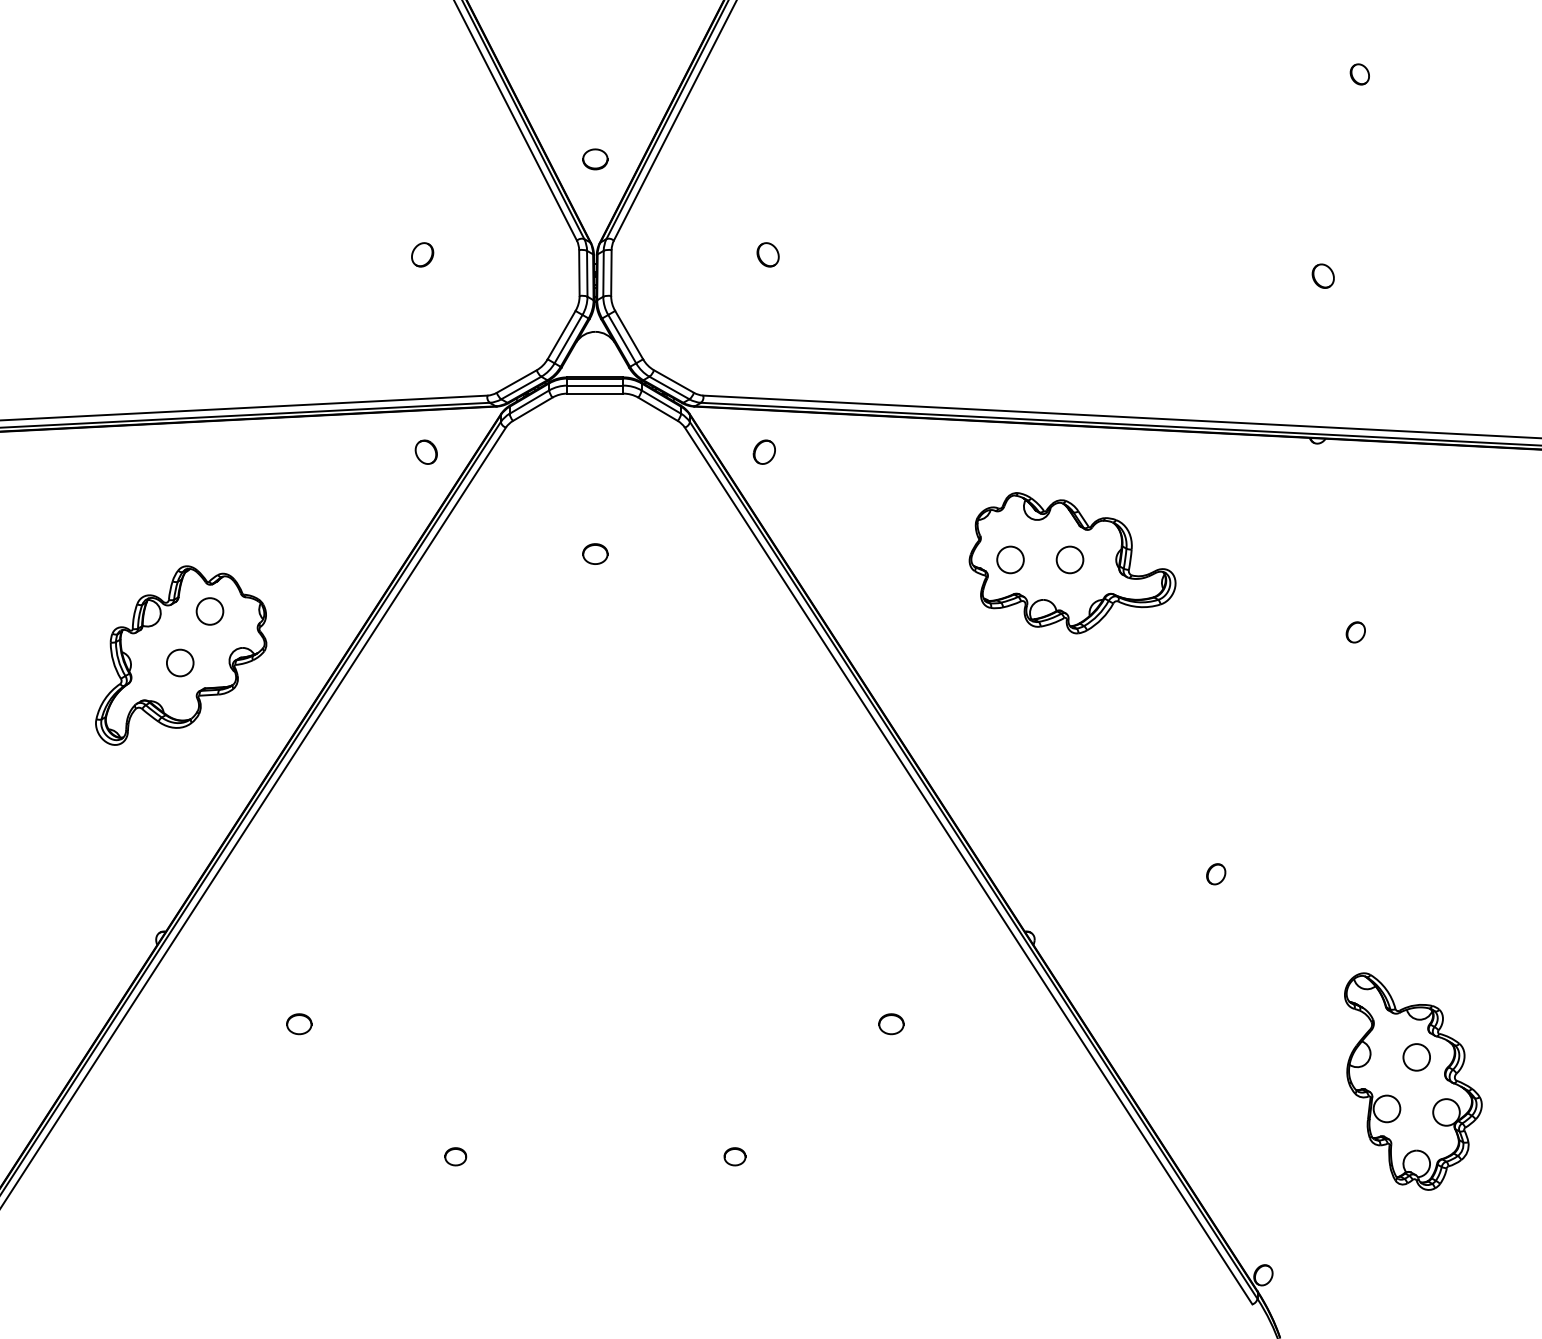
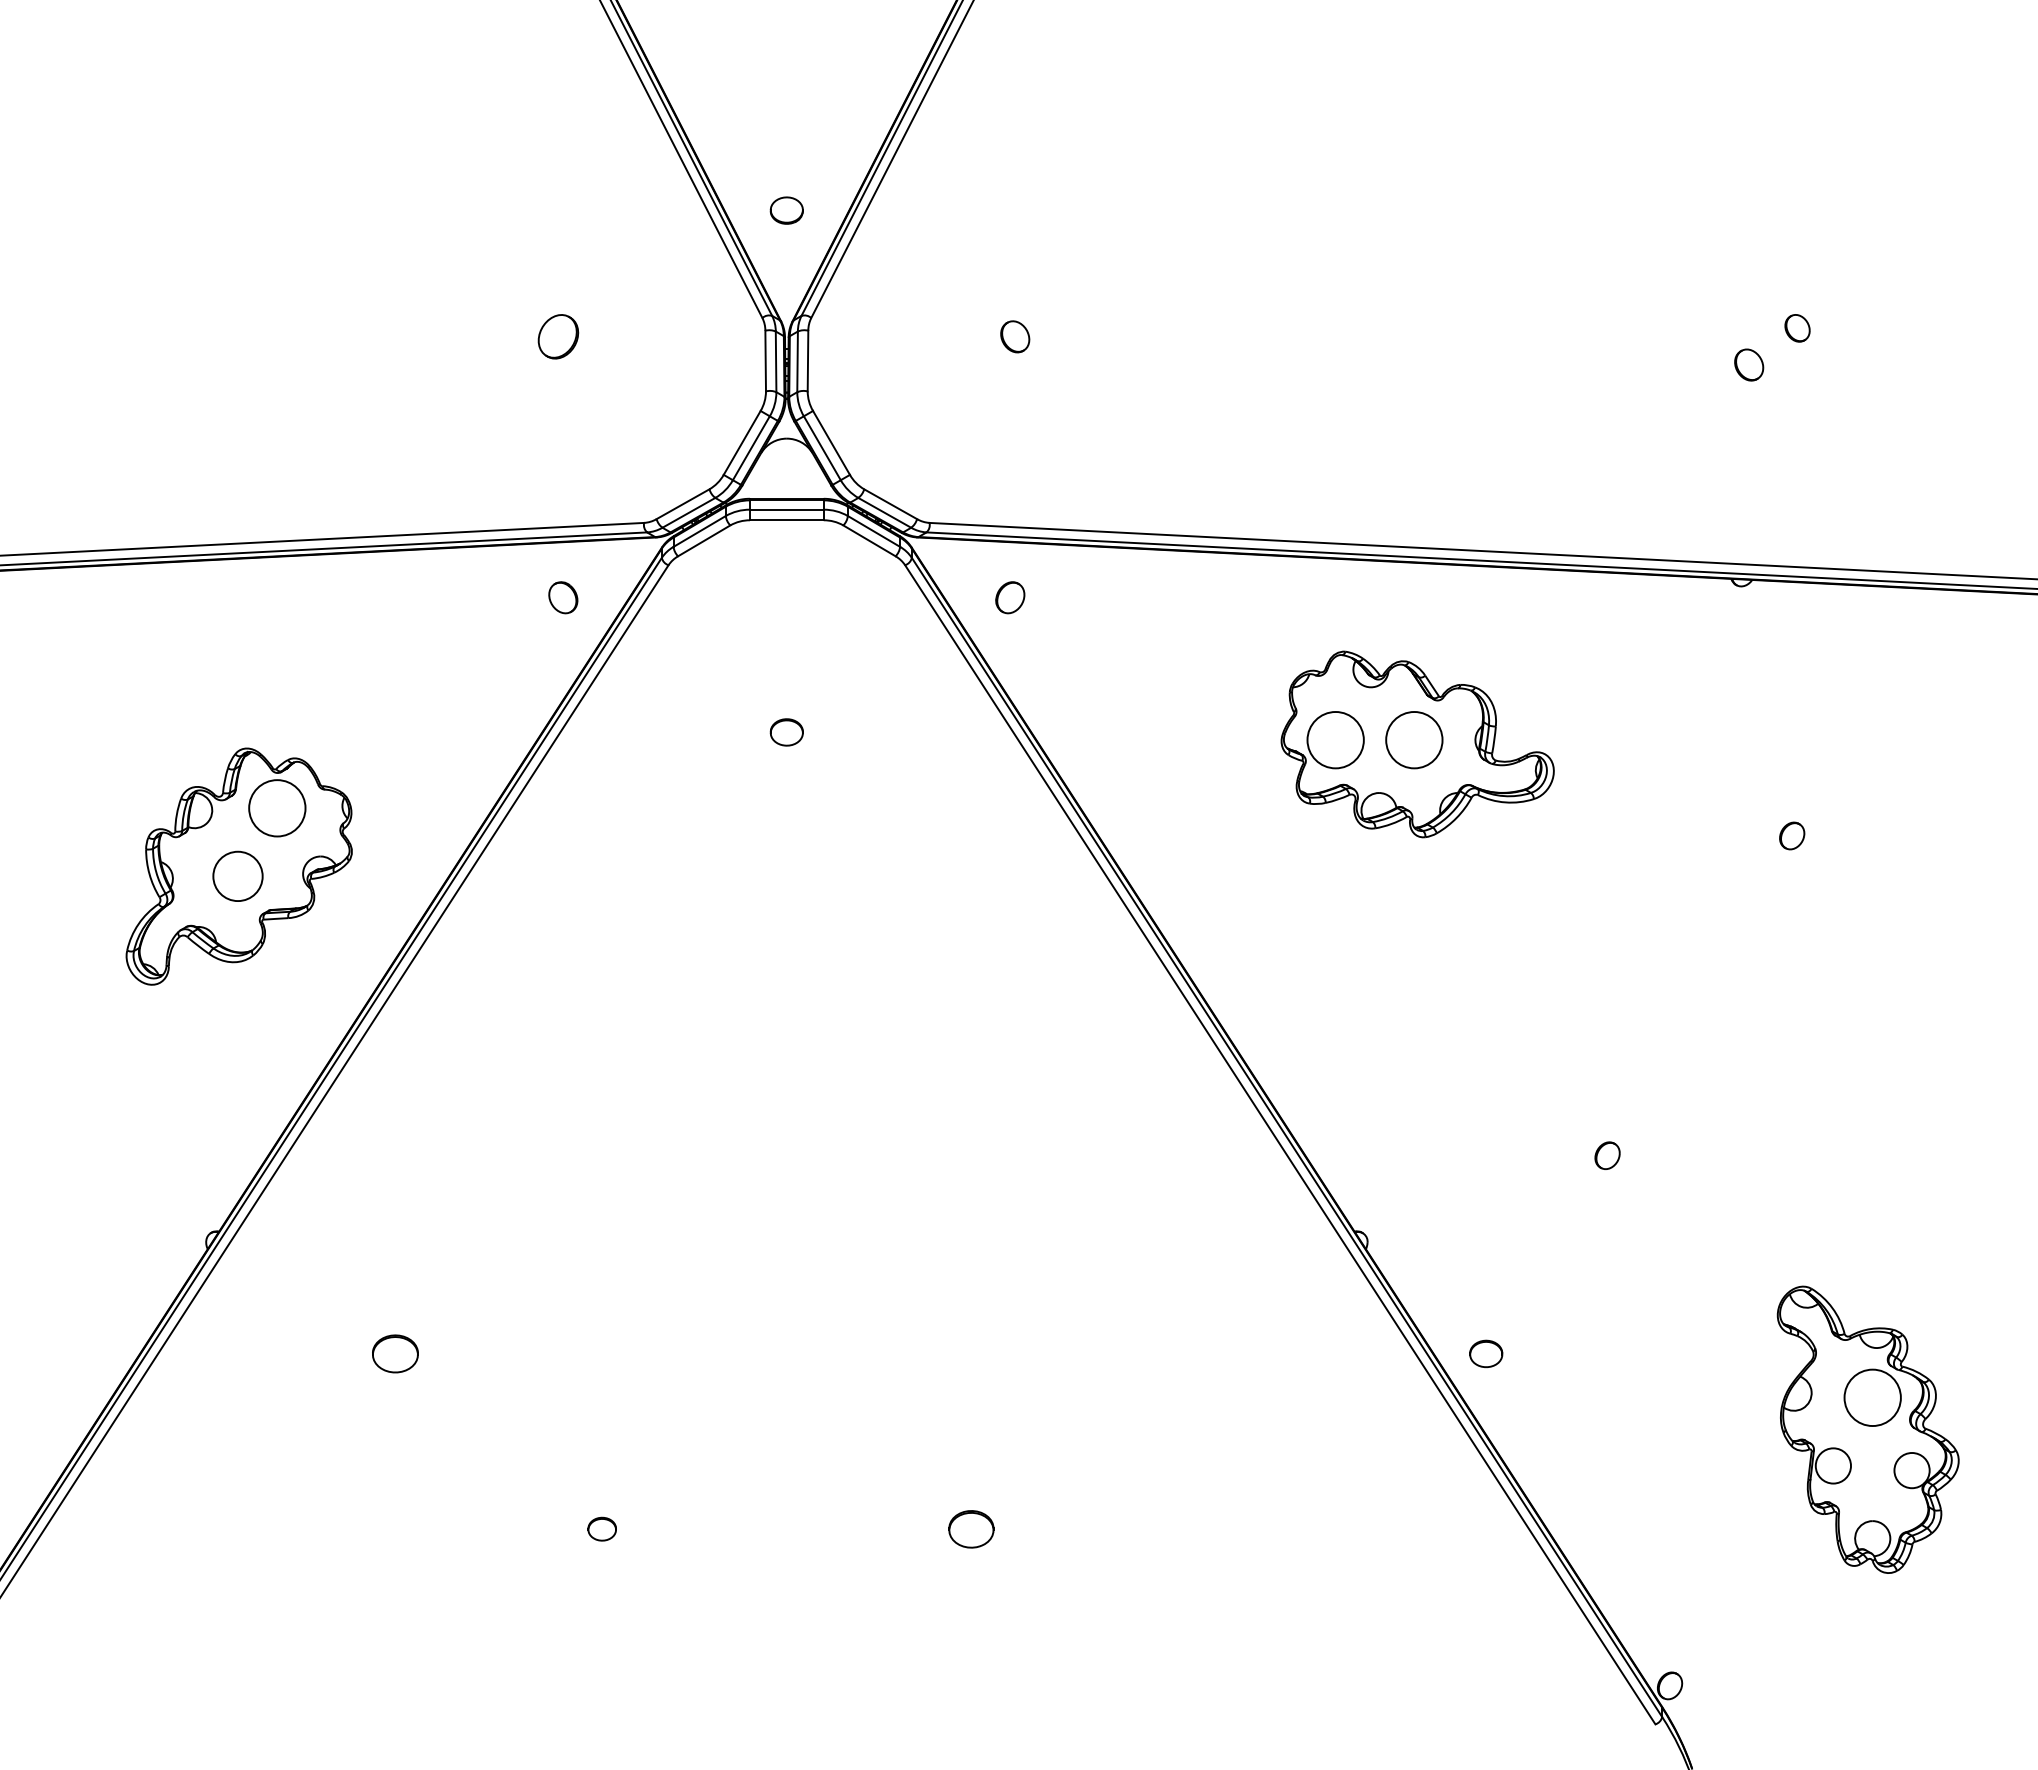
part: (1359, 74) -> (1797, 328), moved
part: (422, 254) -> (558, 336), size x1.4
circle: (1010, 559) -> (1335, 739), size x1.6
circle: (1069, 559) -> (1413, 739), size x1.6
circle: (209, 610) -> (276, 807), size x1.6
circle: (179, 663) -> (237, 876), size x1.4
part: (299, 1023) -> (395, 1353), size x1.4
part: (891, 1023) -> (1486, 1353), moved
circle: (1416, 1057) -> (1872, 1397), size x1.6
part: (735, 1156) -> (971, 1528), size x1.6

